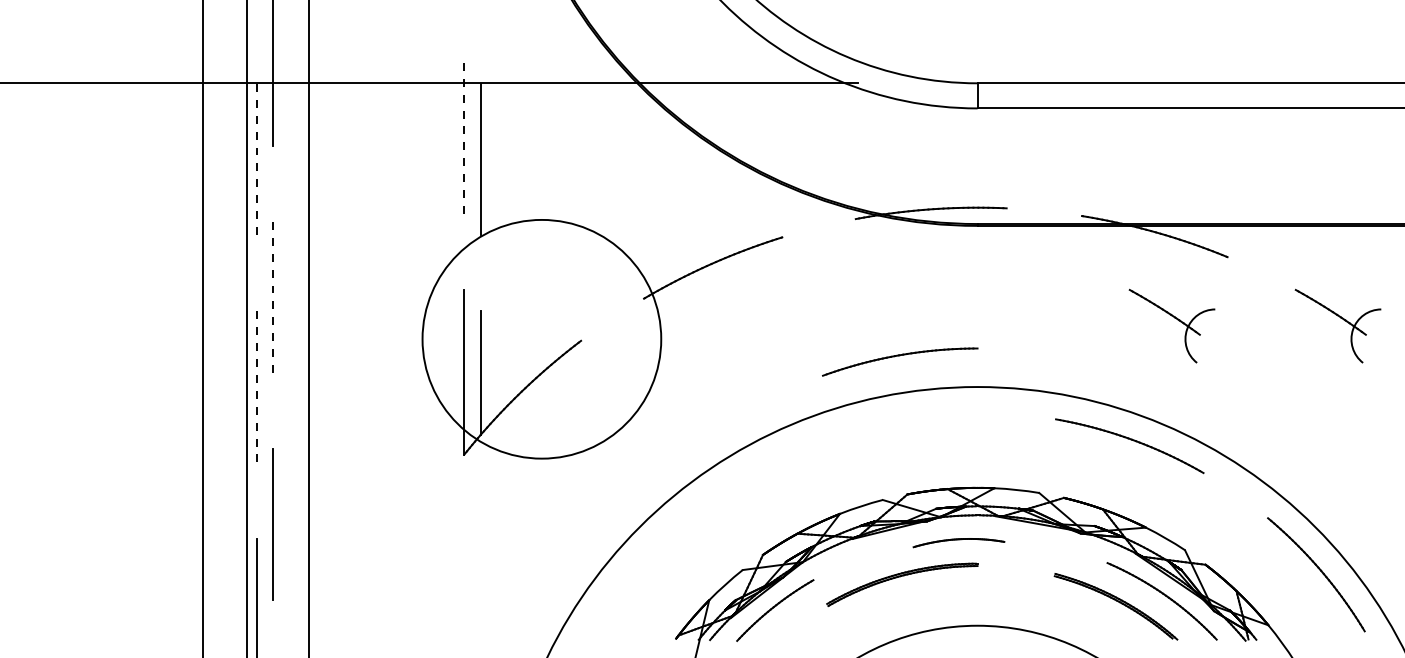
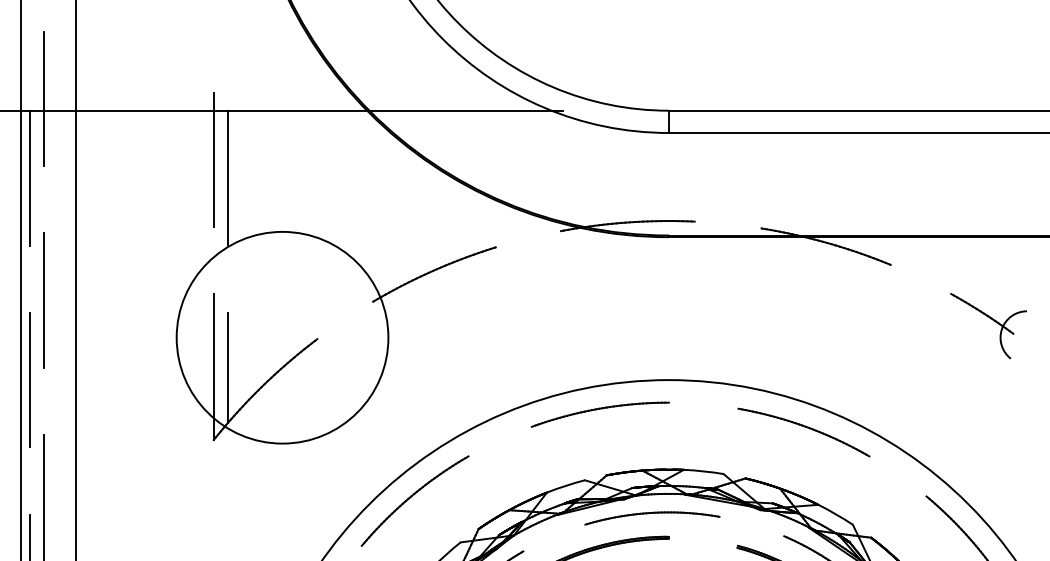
line: (464, 138) -> (213, 159), dashed -> solid
line: (257, 159) -> (30, 178), dashed -> solid
line: (273, 297) -> (44, 300), dashed -> solid
part: (1174, 318) -> (843, 319), removed
part: (900, 361) -> (600, 414), moved
line: (257, 387) -> (30, 380), dashed -> solid
part: (691, 523) -> (415, 501), added
part: (958, 542) -> (652, 517), size x1.67

